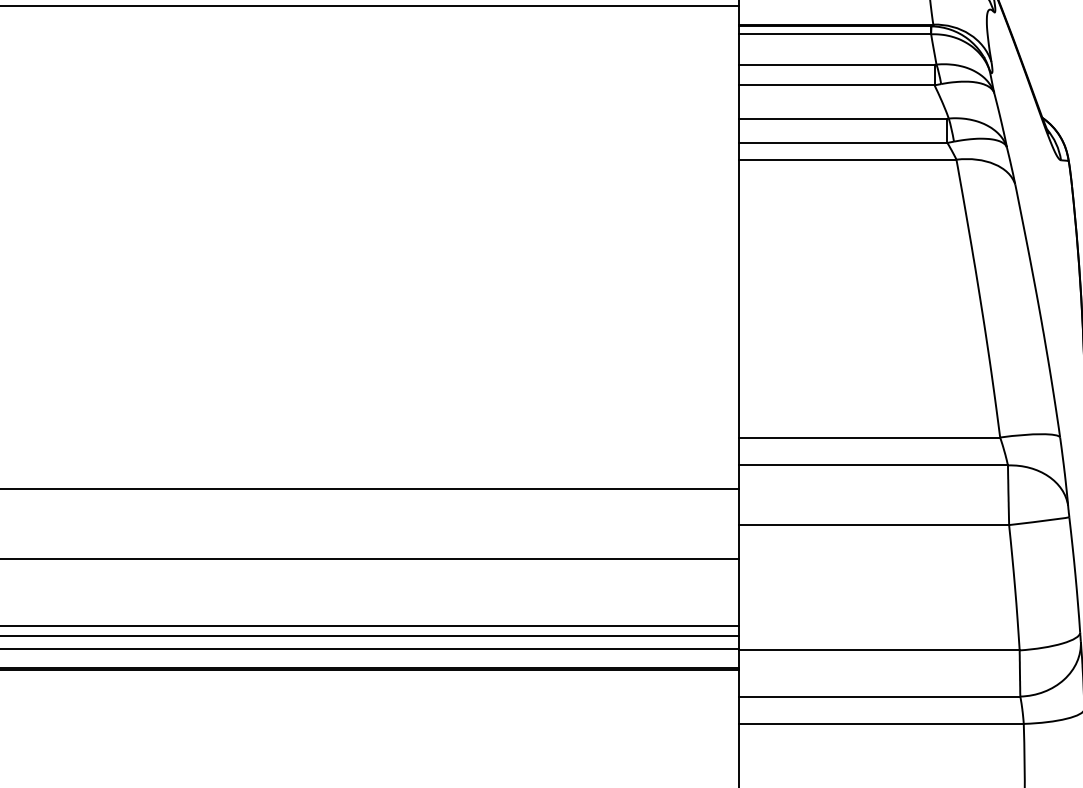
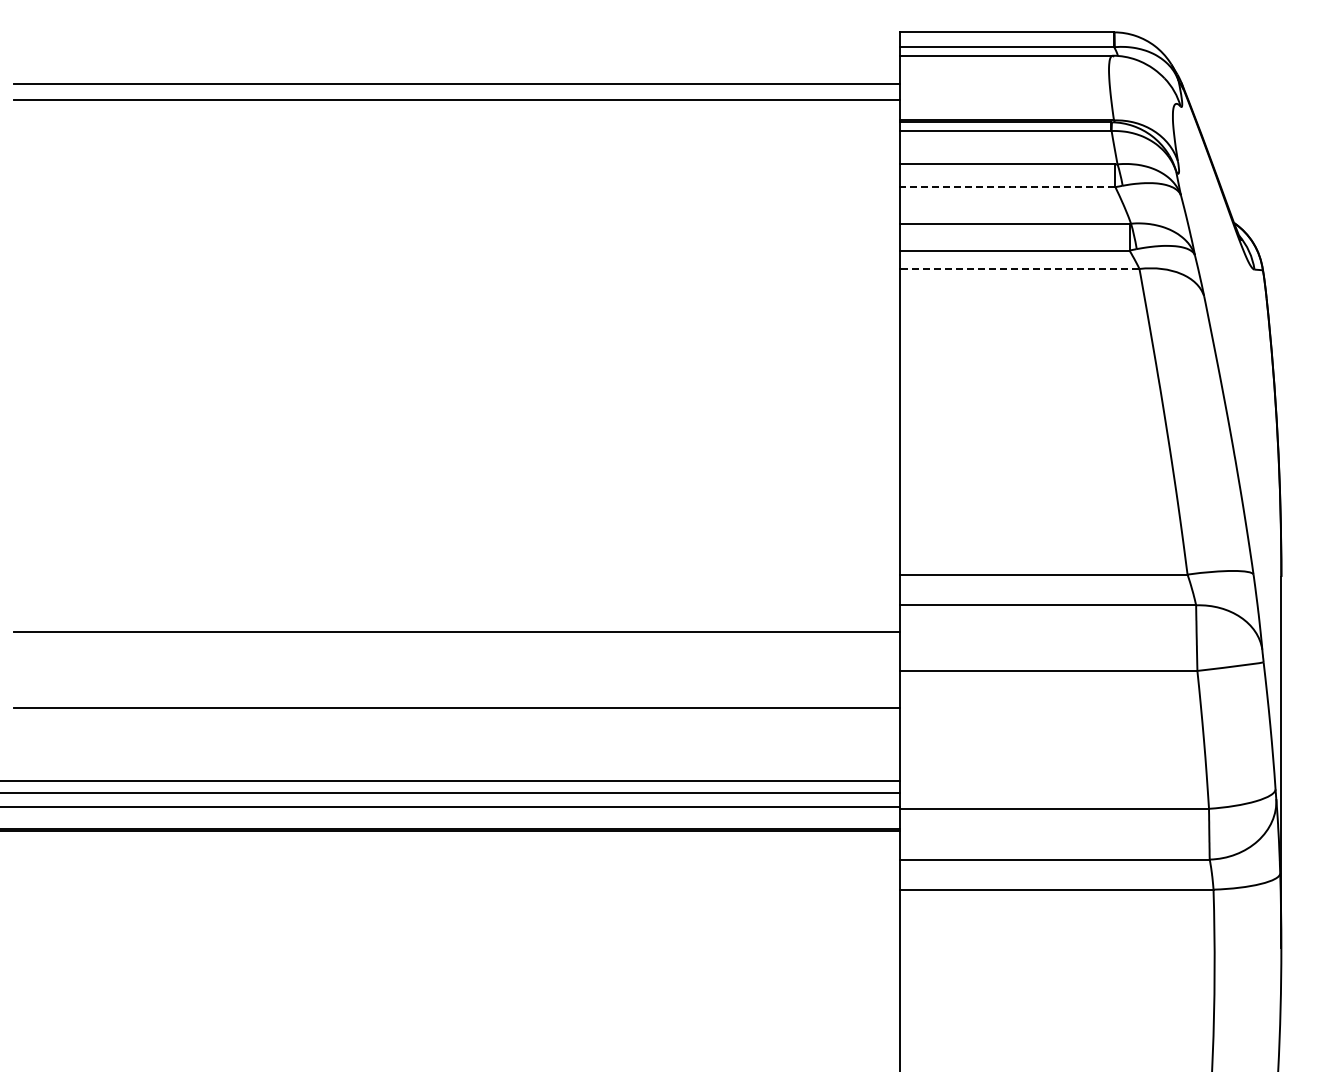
line: (836, 85) -> (1007, 187), solid -> dashed
line: (847, 159) -> (1019, 268), solid -> dashed

